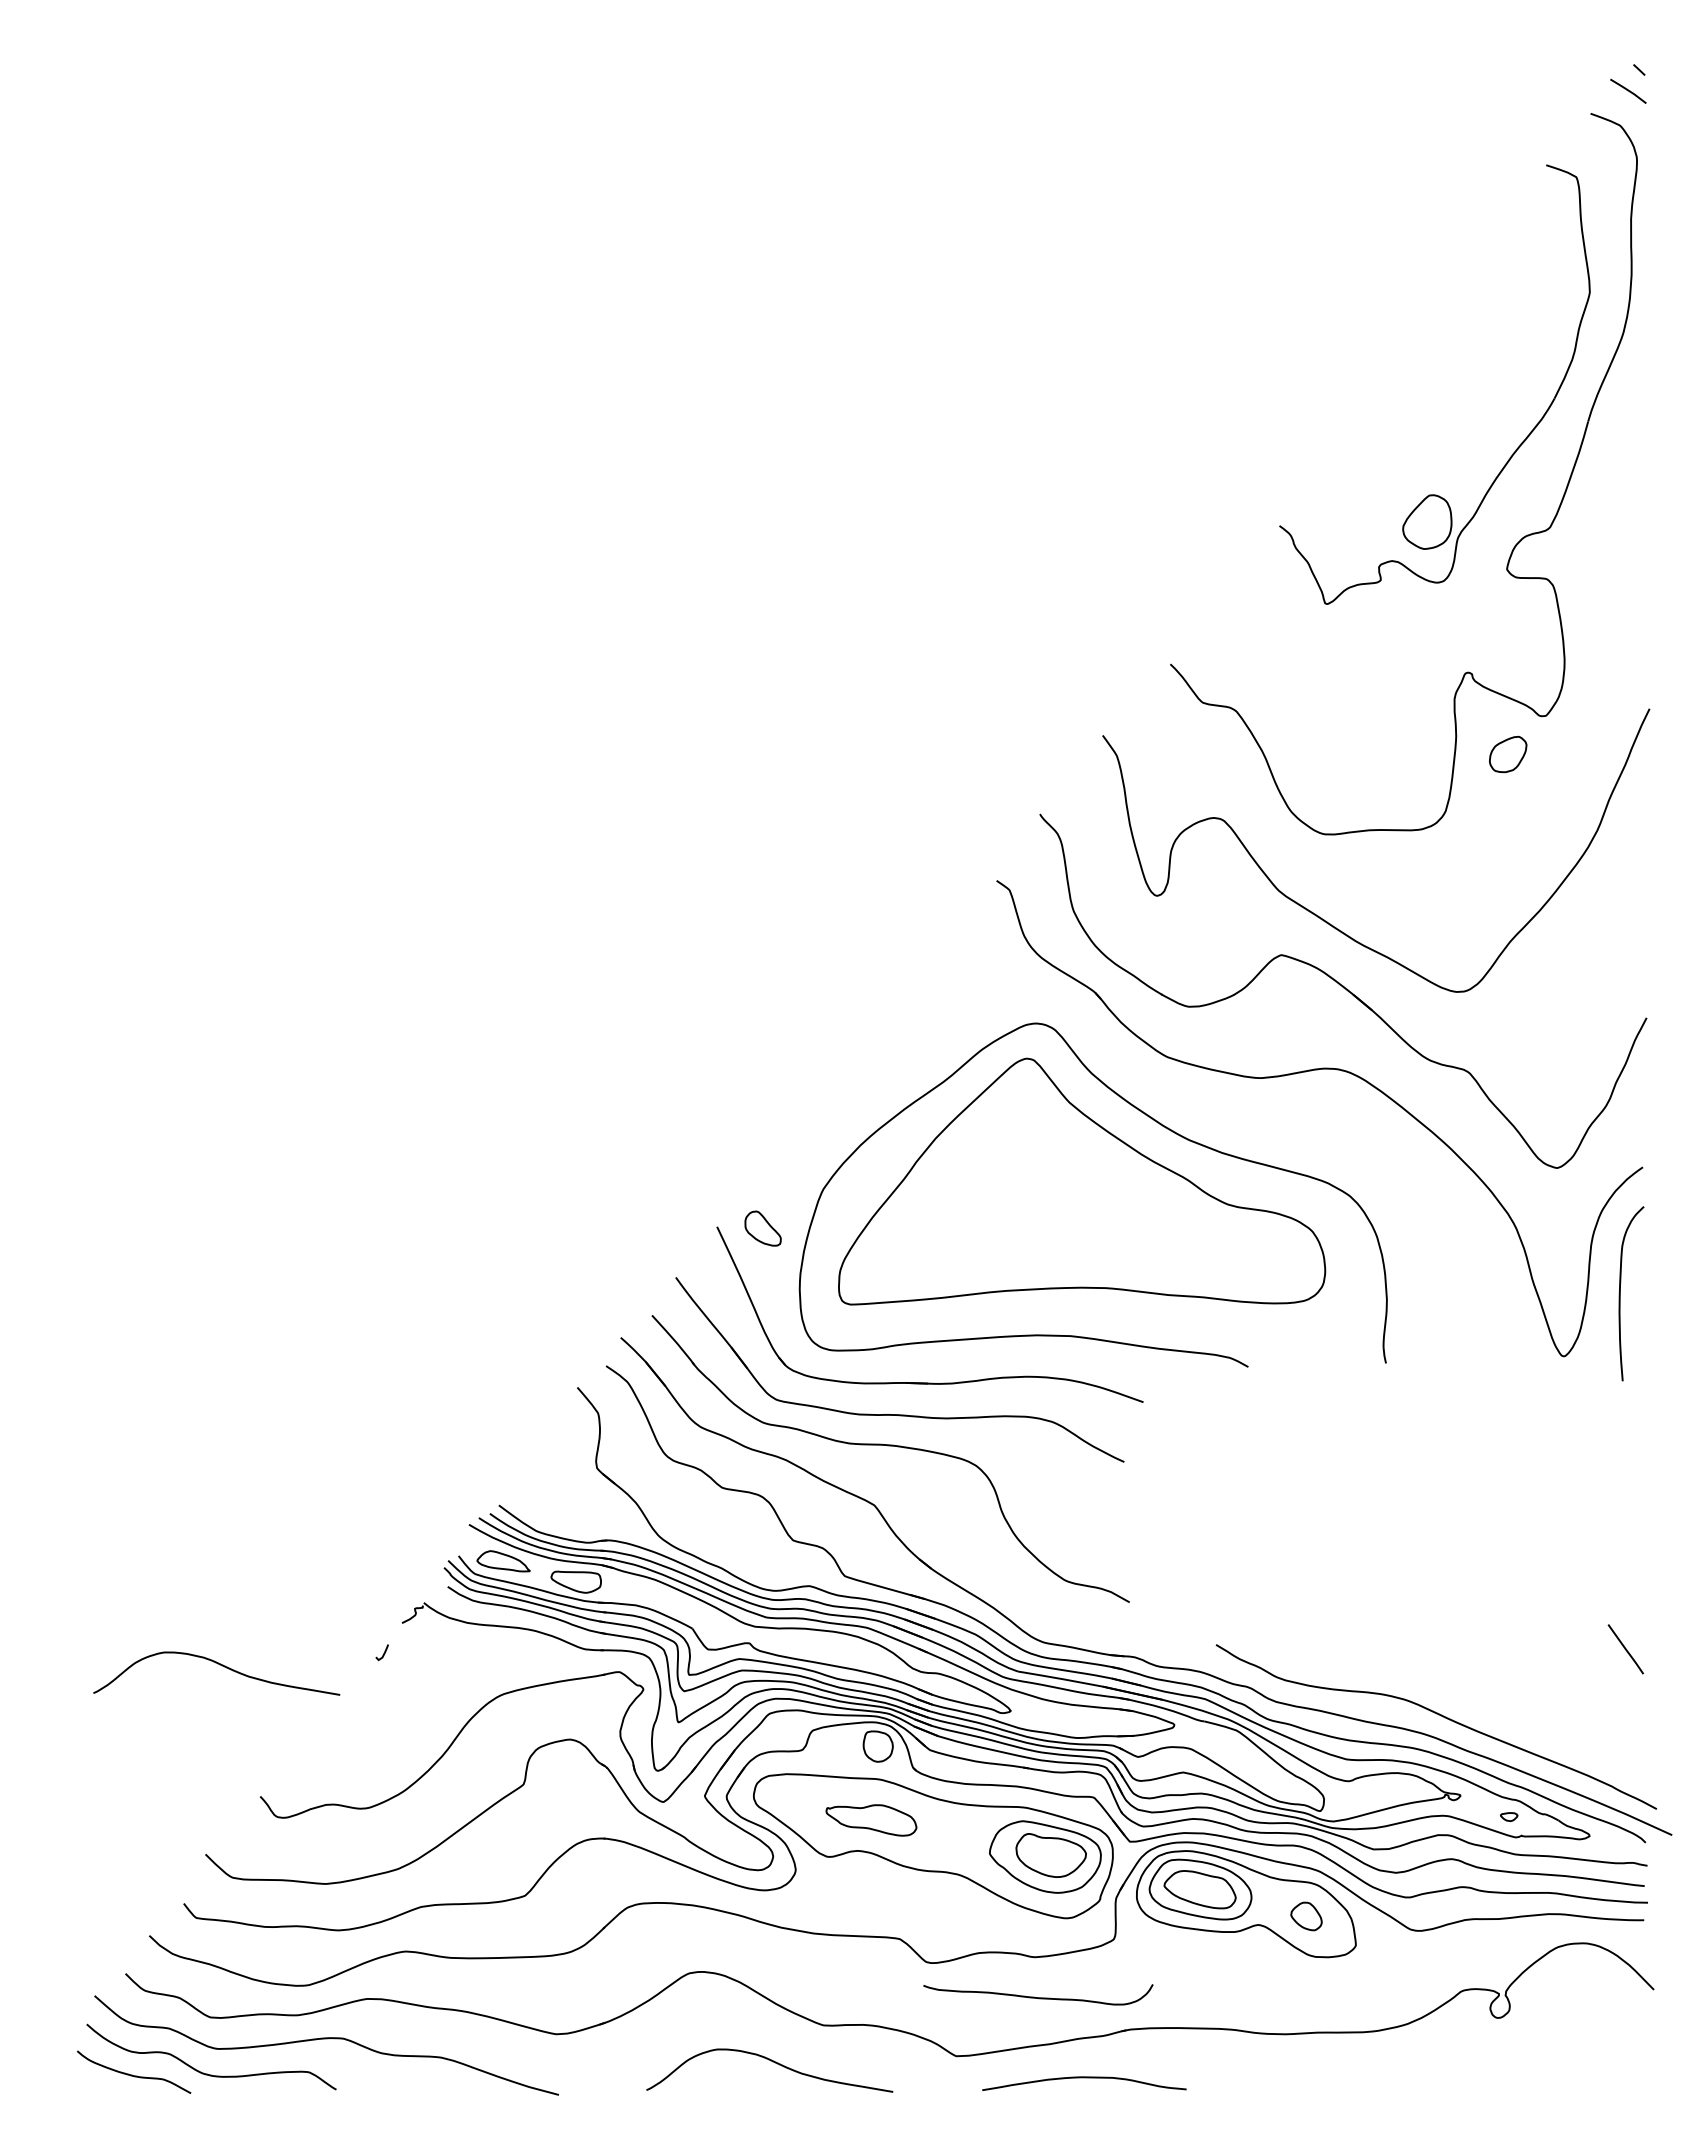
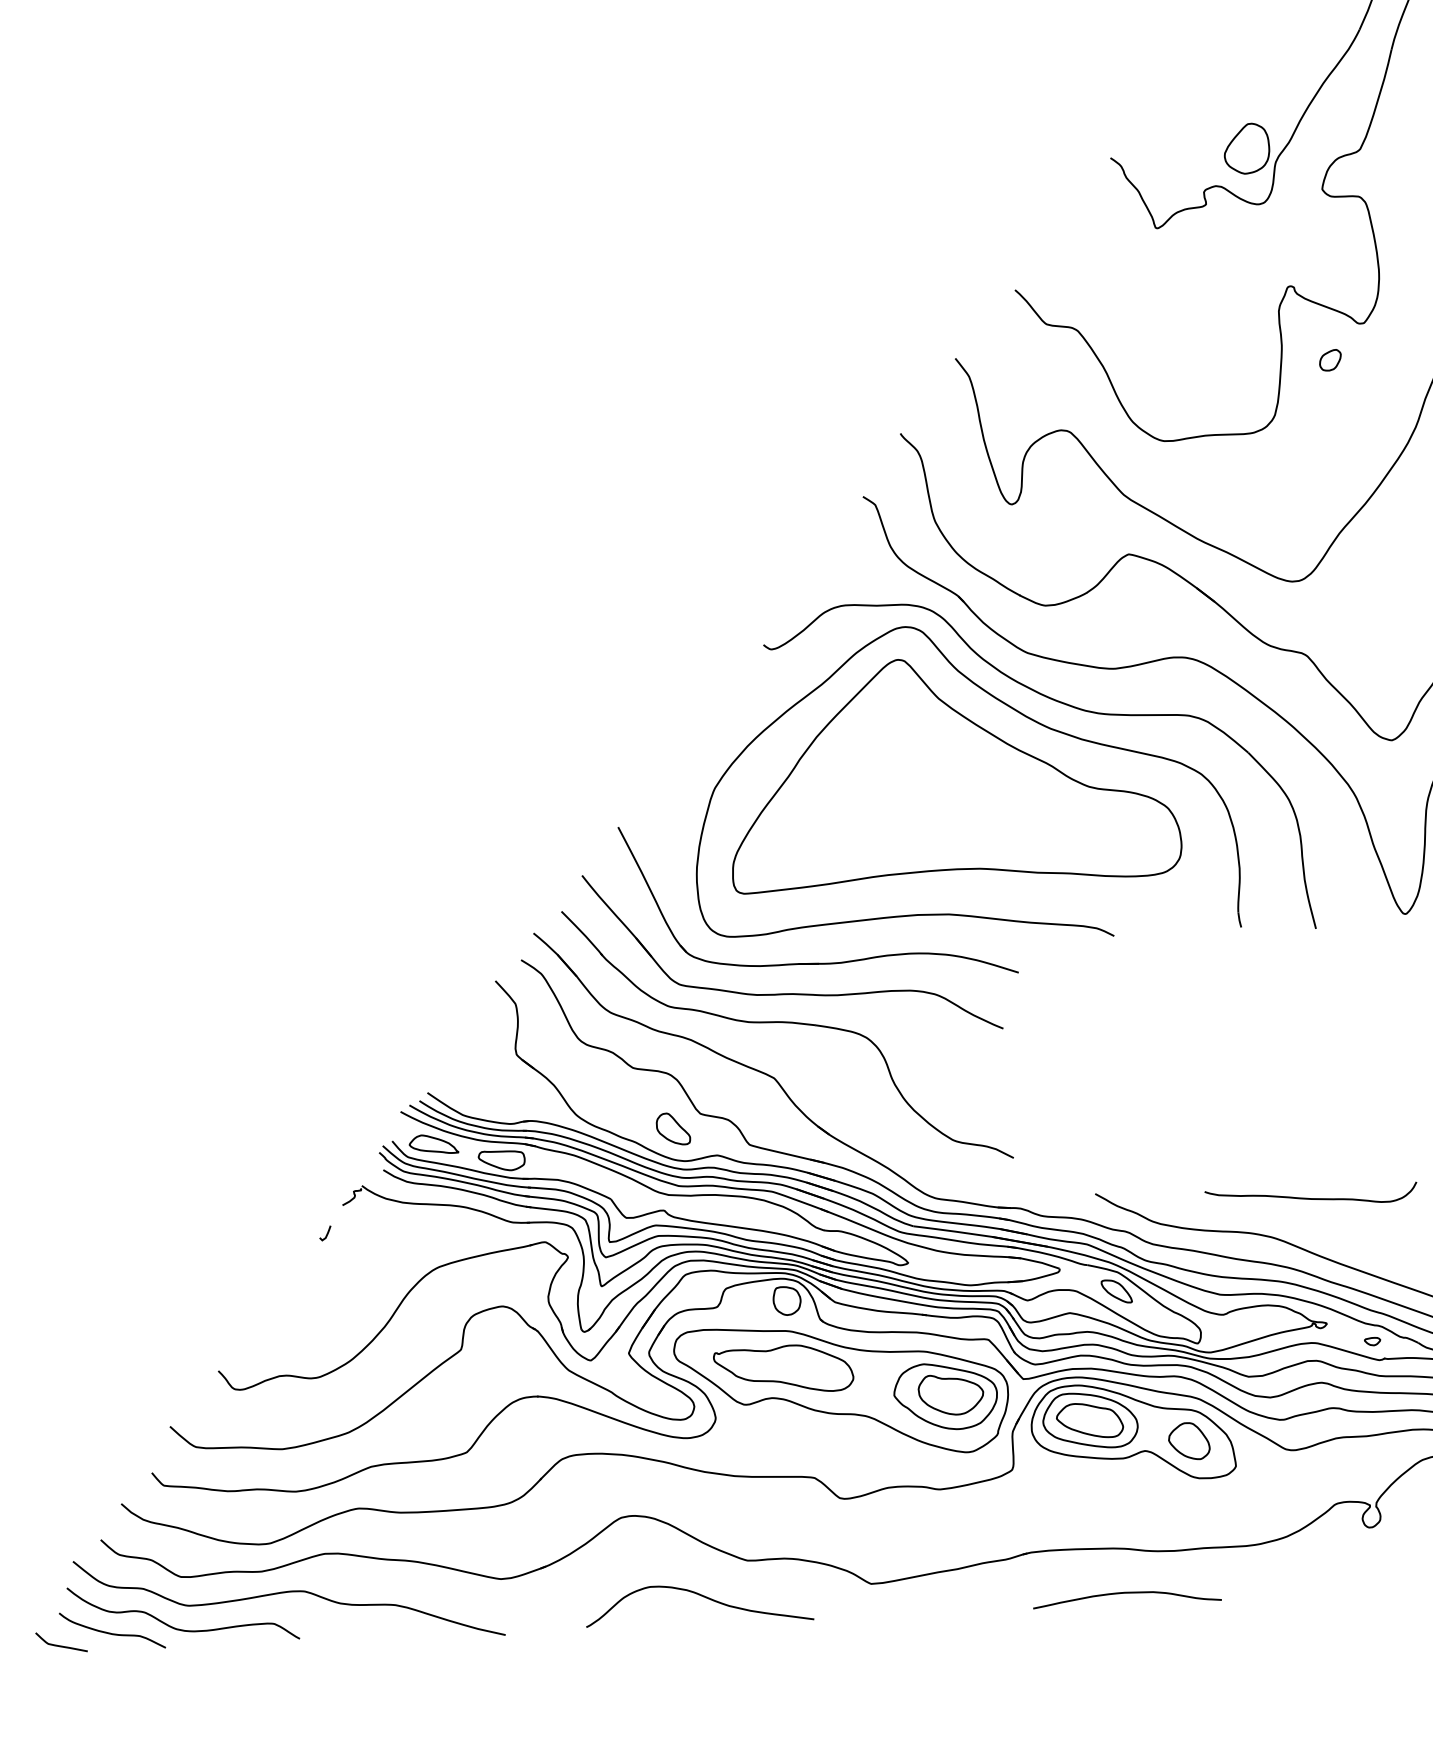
part: (1507, 754) -> (1329, 360), size x0.62
part: (1201, 1113) -> (1061, 703), added
part: (762, 1228) -> (672, 1128), moved
curve: (220, 1665) -> (176, 1251), removed
part: (1234, 1751) -> (1116, 1291), added
part: (871, 1820) -> (783, 1369), size x1.67
part: (1306, 1916) -> (1189, 1441), size x1.43
curve: (1038, 1997) -> (1311, 1198), moved
curve: (1084, 2078) -> (1127, 1593), moved
curve: (76, 2085) -> (59, 1645), added

